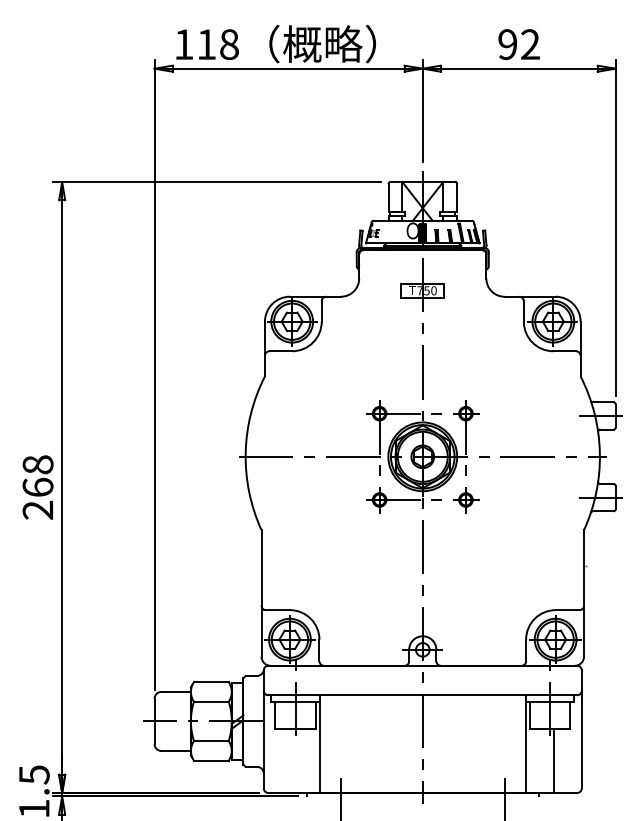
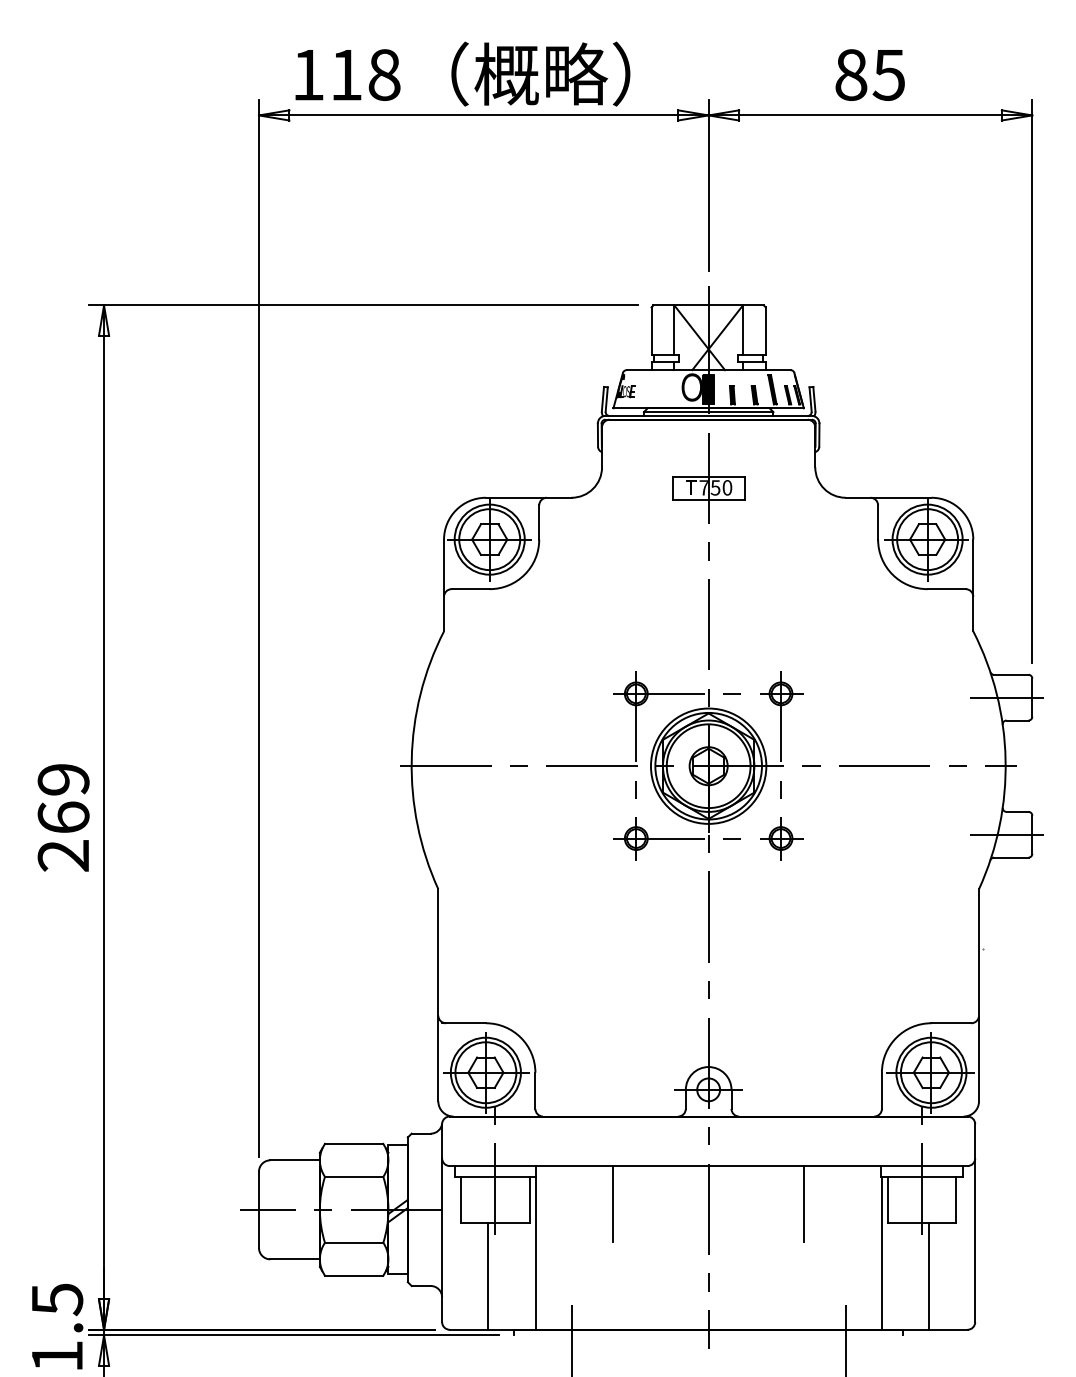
text: (518, 44) -> (869, 74), 92 -> 85
text: (37, 464) -> (62, 779), 268 -> 269
line: (366, 717) -> (614, 1203), added
line: (479, 717) -> (803, 1203), added
line: (291, 760) -> (488, 1275), added

